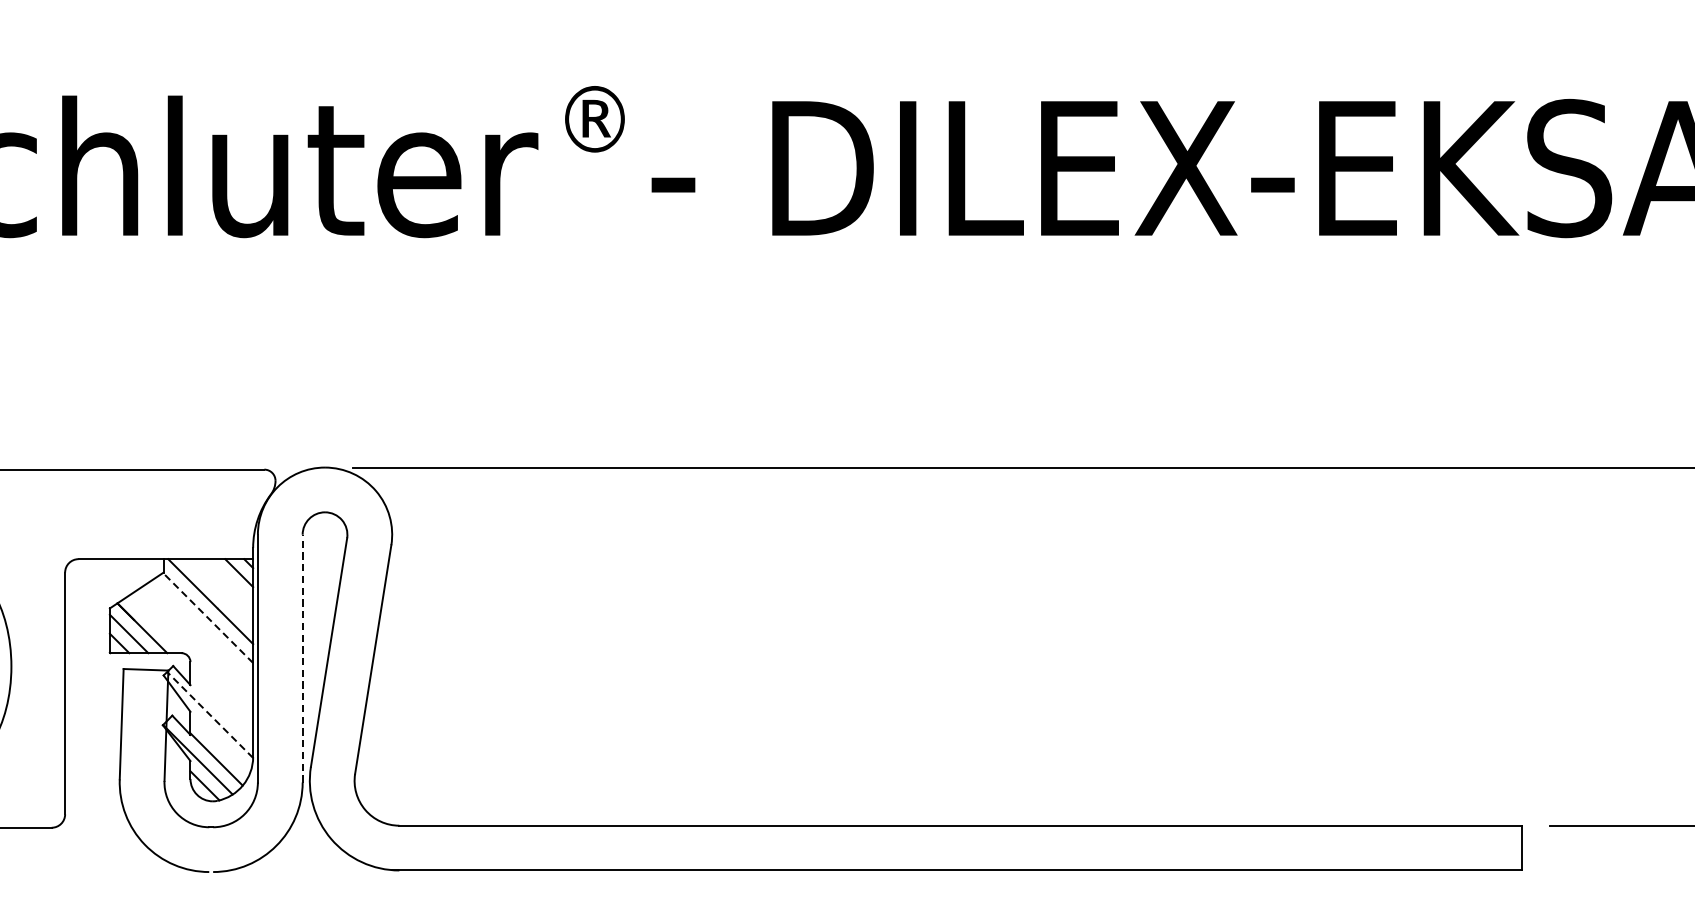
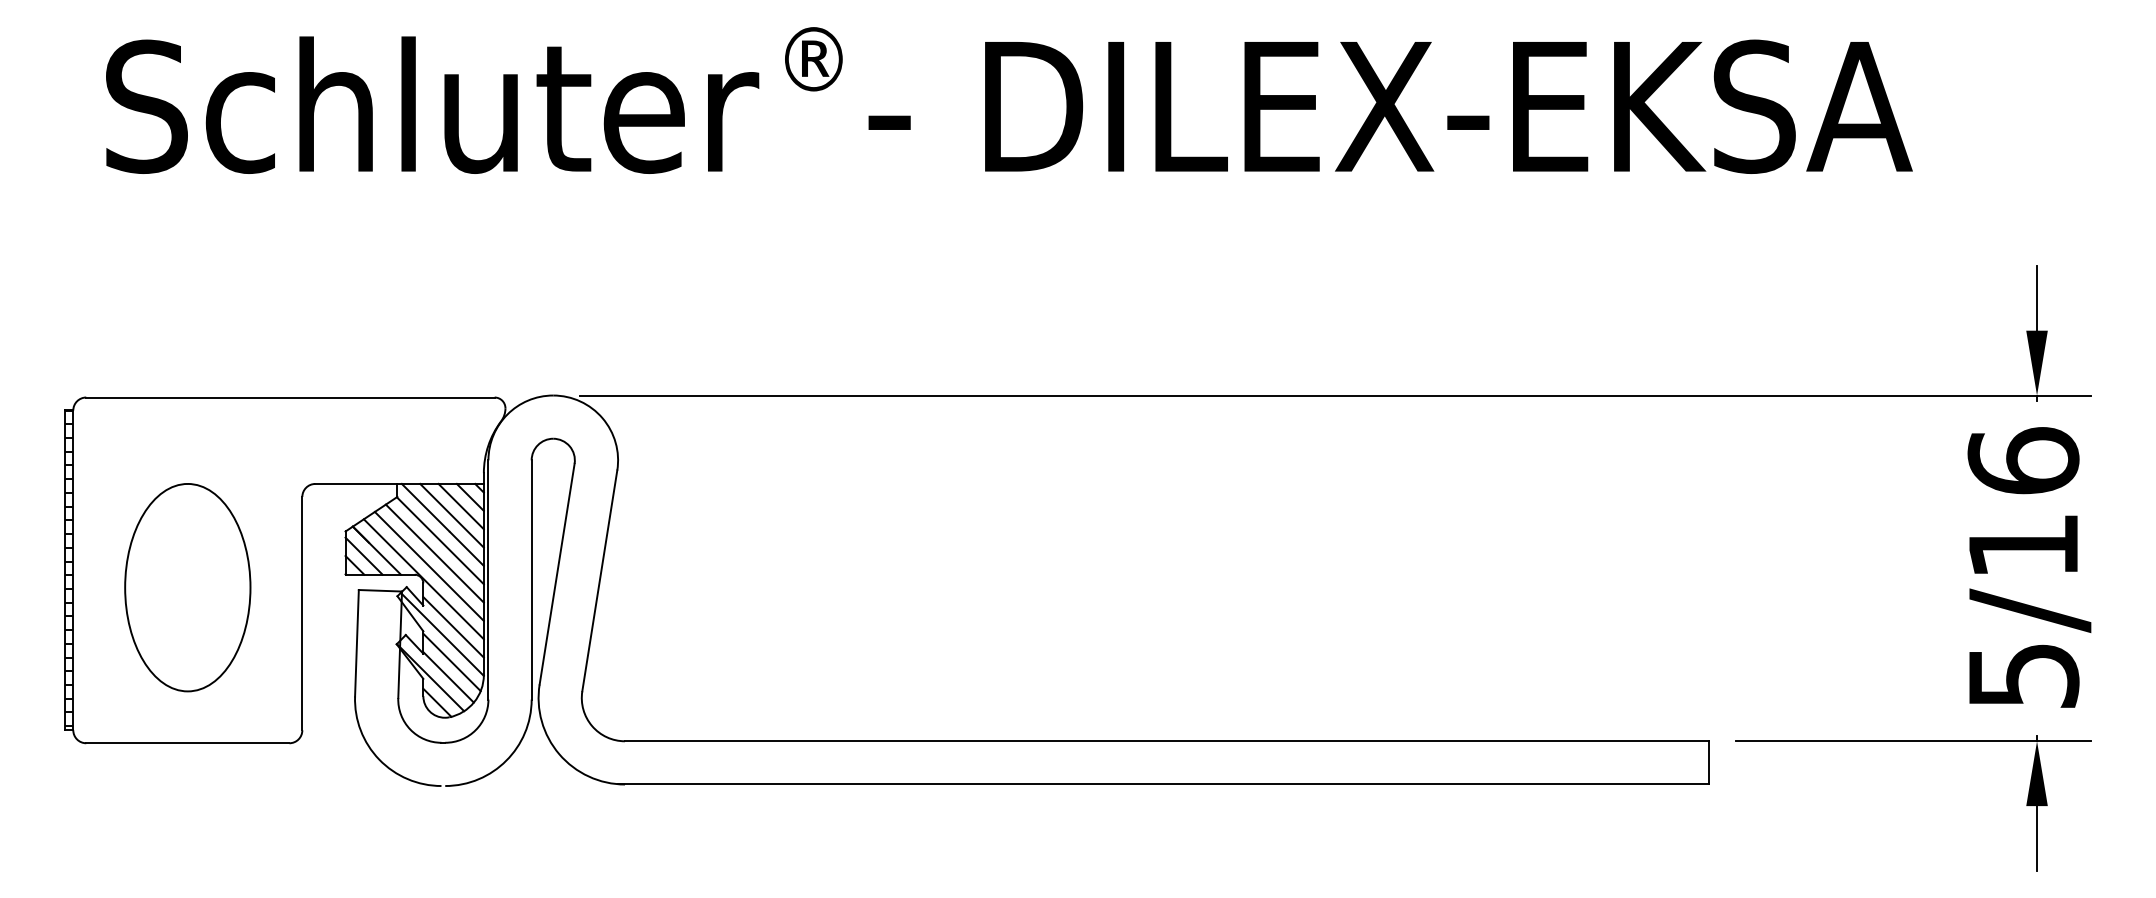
line: (228, 582) -> (460, 506), added
line: (219, 591) -> (451, 515), added
line: (208, 617) -> (440, 540), dashed -> solid
line: (202, 631) -> (434, 553), added
line: (195, 643) -> (428, 565), added
line: (190, 658) -> (423, 579), added
line: (302, 658) -> (531, 579), dashed -> solid
line: (221, 707) -> (453, 627), added
line: (210, 715) -> (442, 634), dashed -> solid
line: (219, 744) -> (451, 662), added

